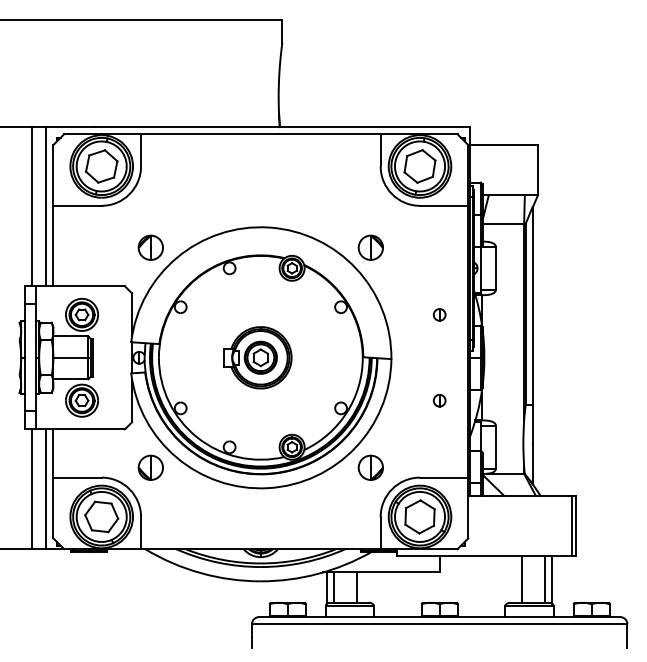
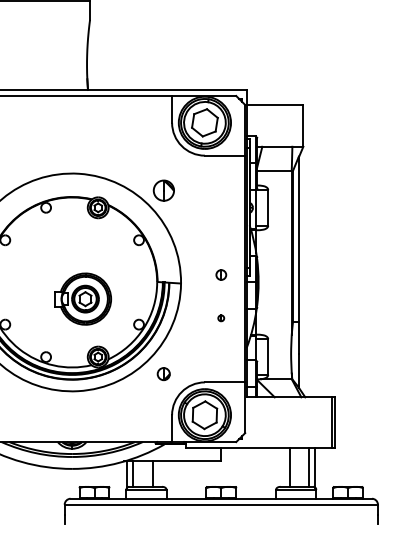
part: (439, 314) -> (221, 274), moved
part: (257, 357) -> (82, 298), moved
part: (439, 400) -> (221, 318), size x0.6
part: (370, 467) -> (163, 373), size x0.6

